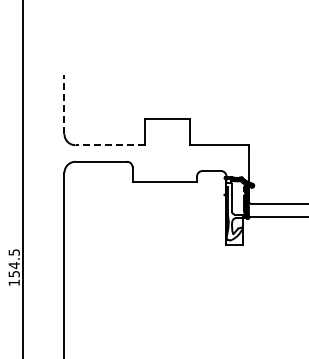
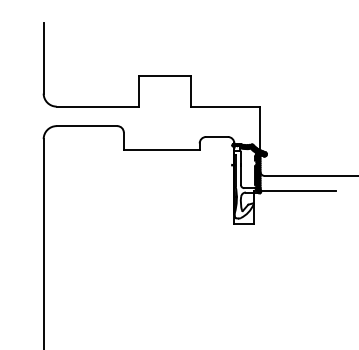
line: (64, 104) -> (43, 58), dashed -> solid
line: (110, 145) -> (97, 106), dashed -> solid

